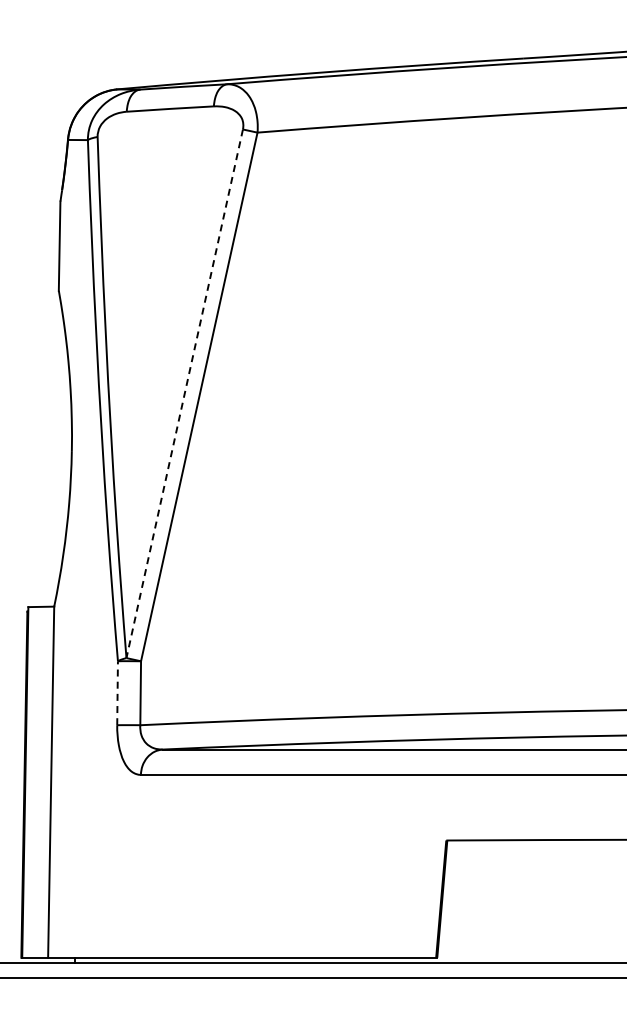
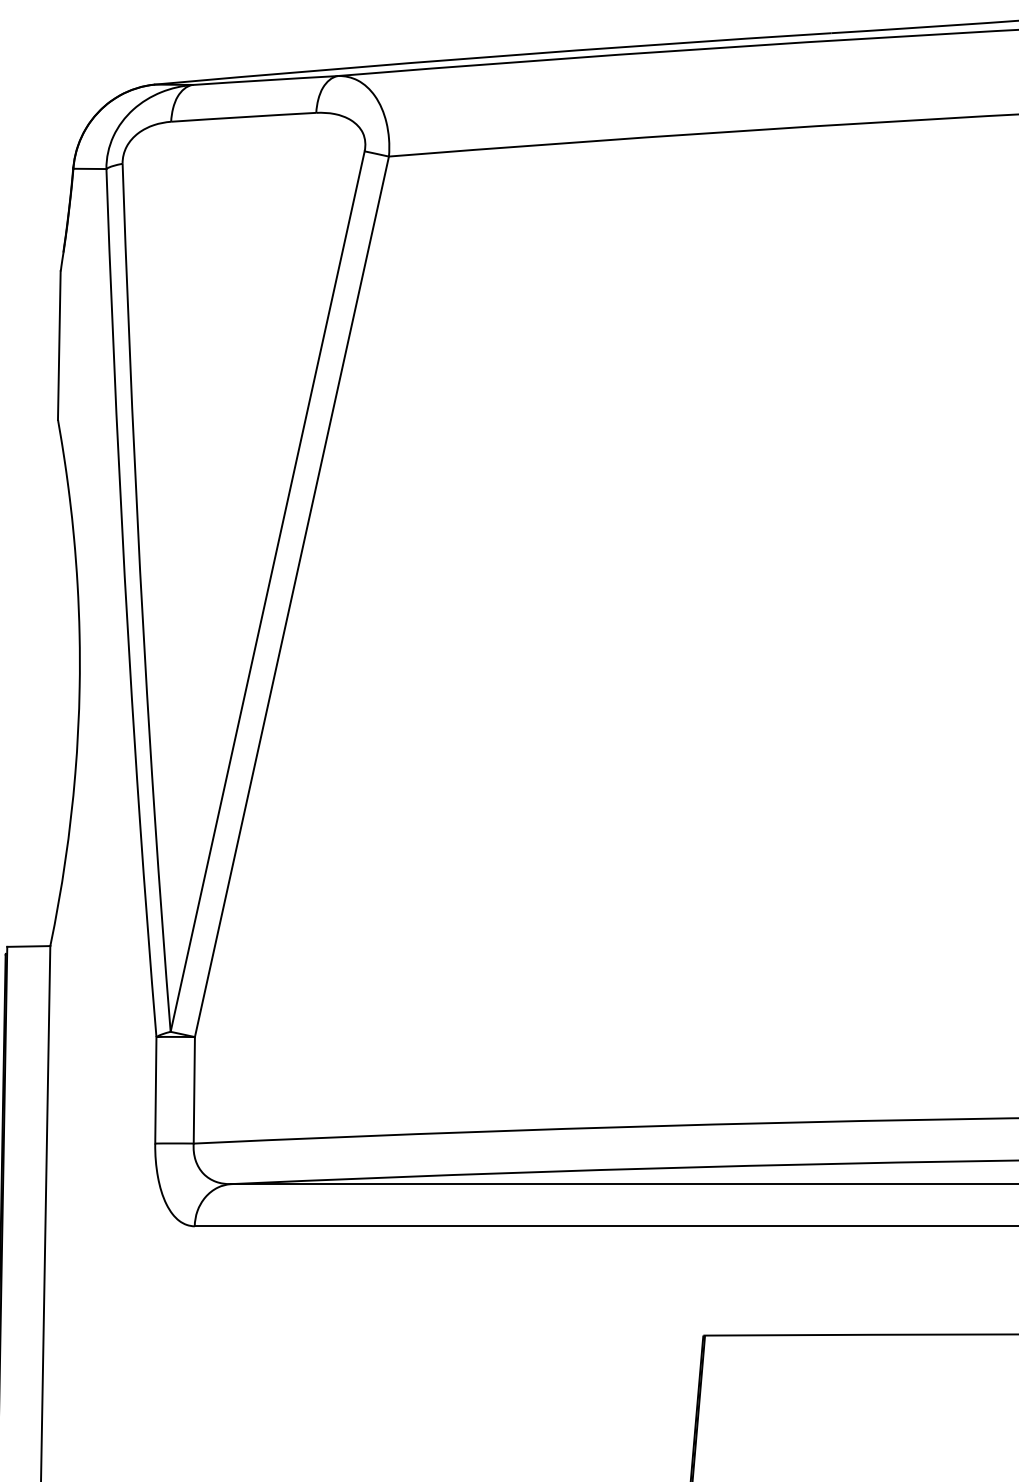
line: (184, 393) -> (267, 591), dashed -> solid
line: (117, 693) -> (155, 1090), dashed -> solid

